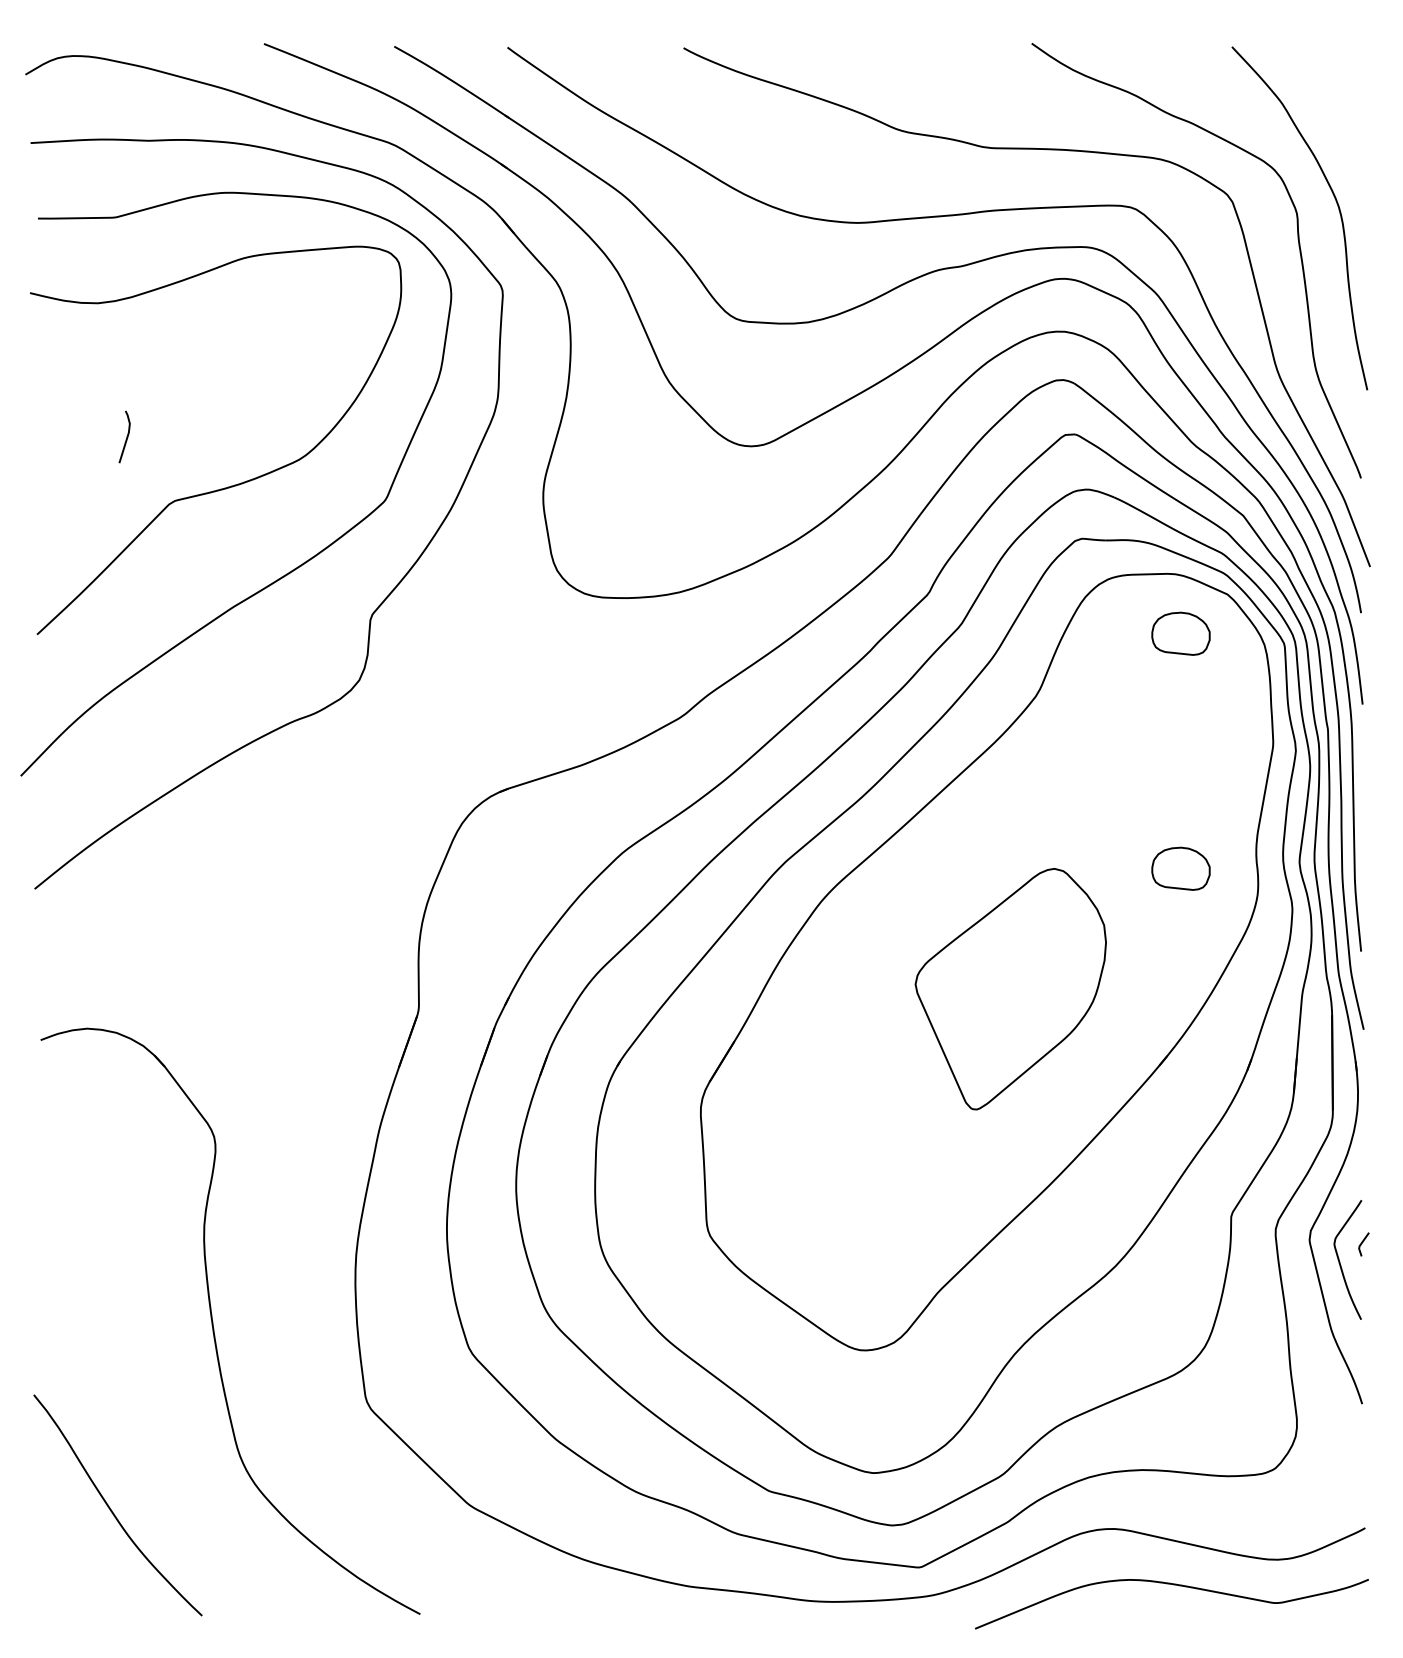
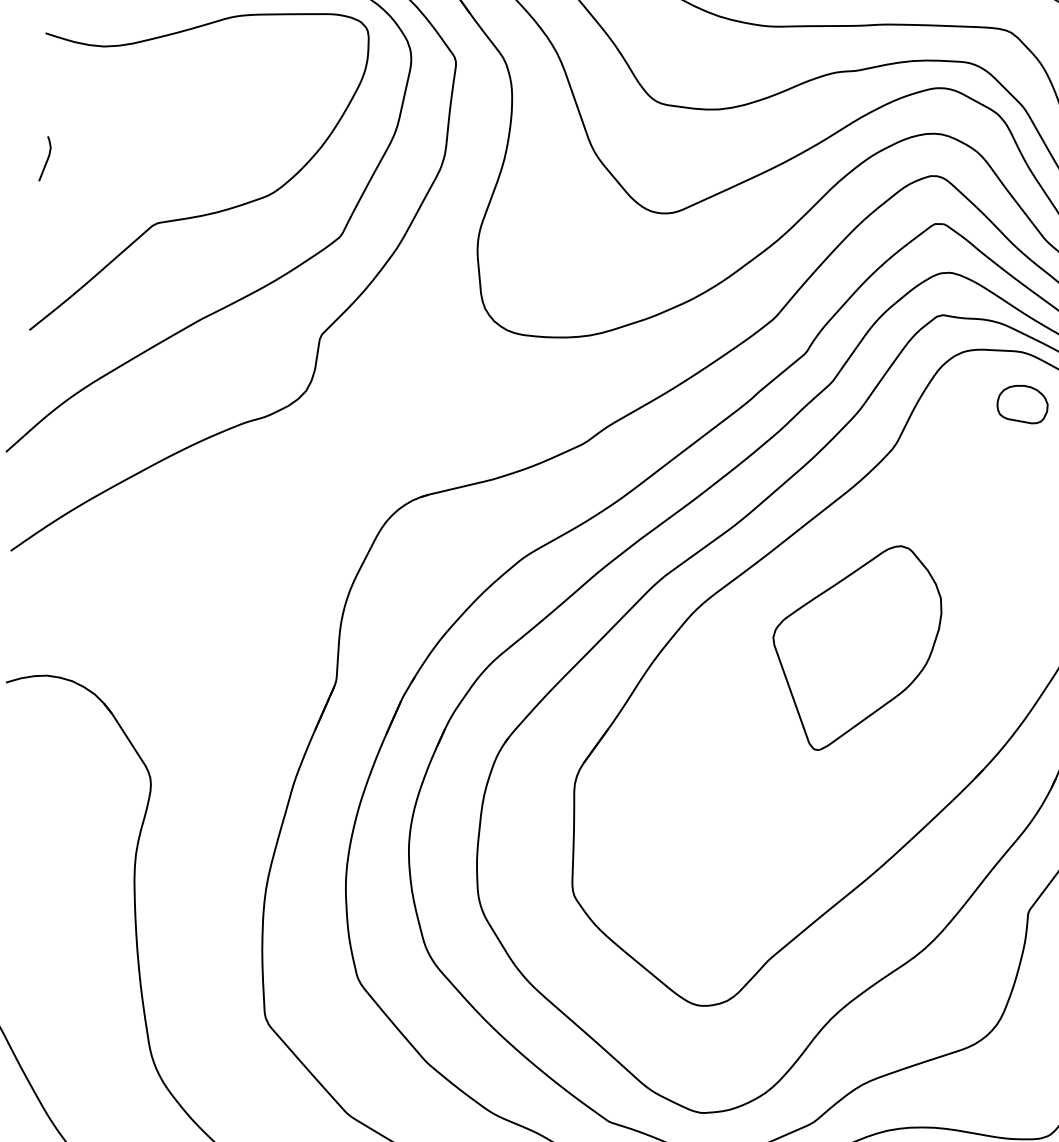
line: (126, 436) -> (47, 158), moved
part: (1180, 868) -> (1006, 607), removed
part: (1010, 988) -> (855, 647), moved

